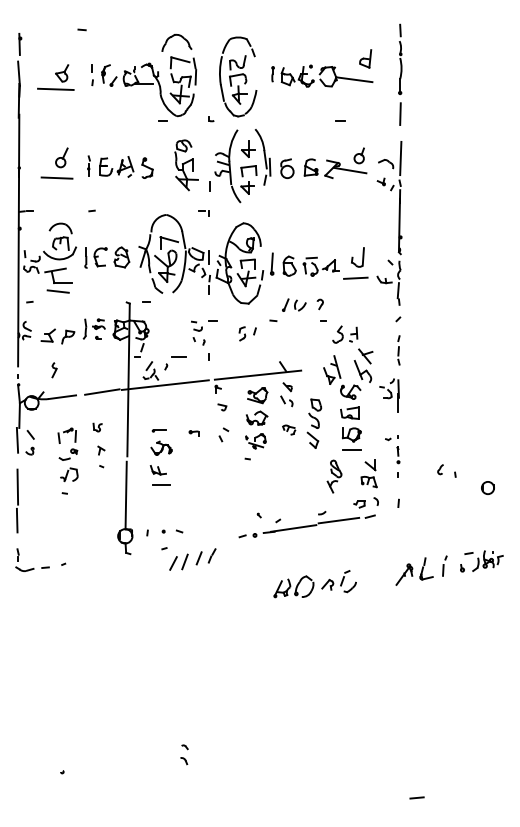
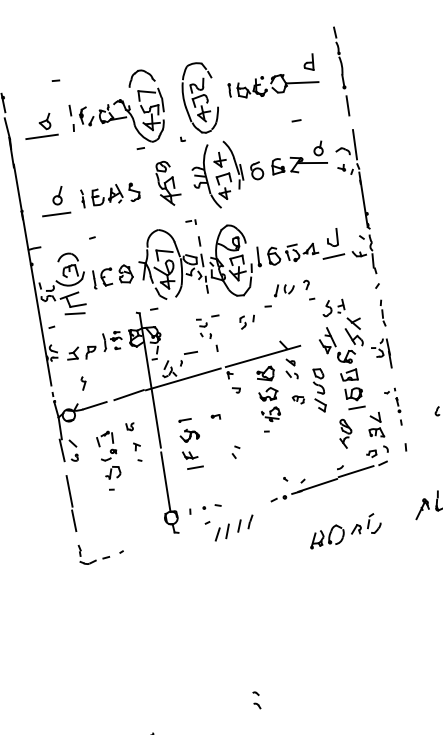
part: (92, 75) -> (72, 119), size x1.4
line: (209, 186) -> (199, 241), moved
part: (223, 434) -> (235, 451), moved

